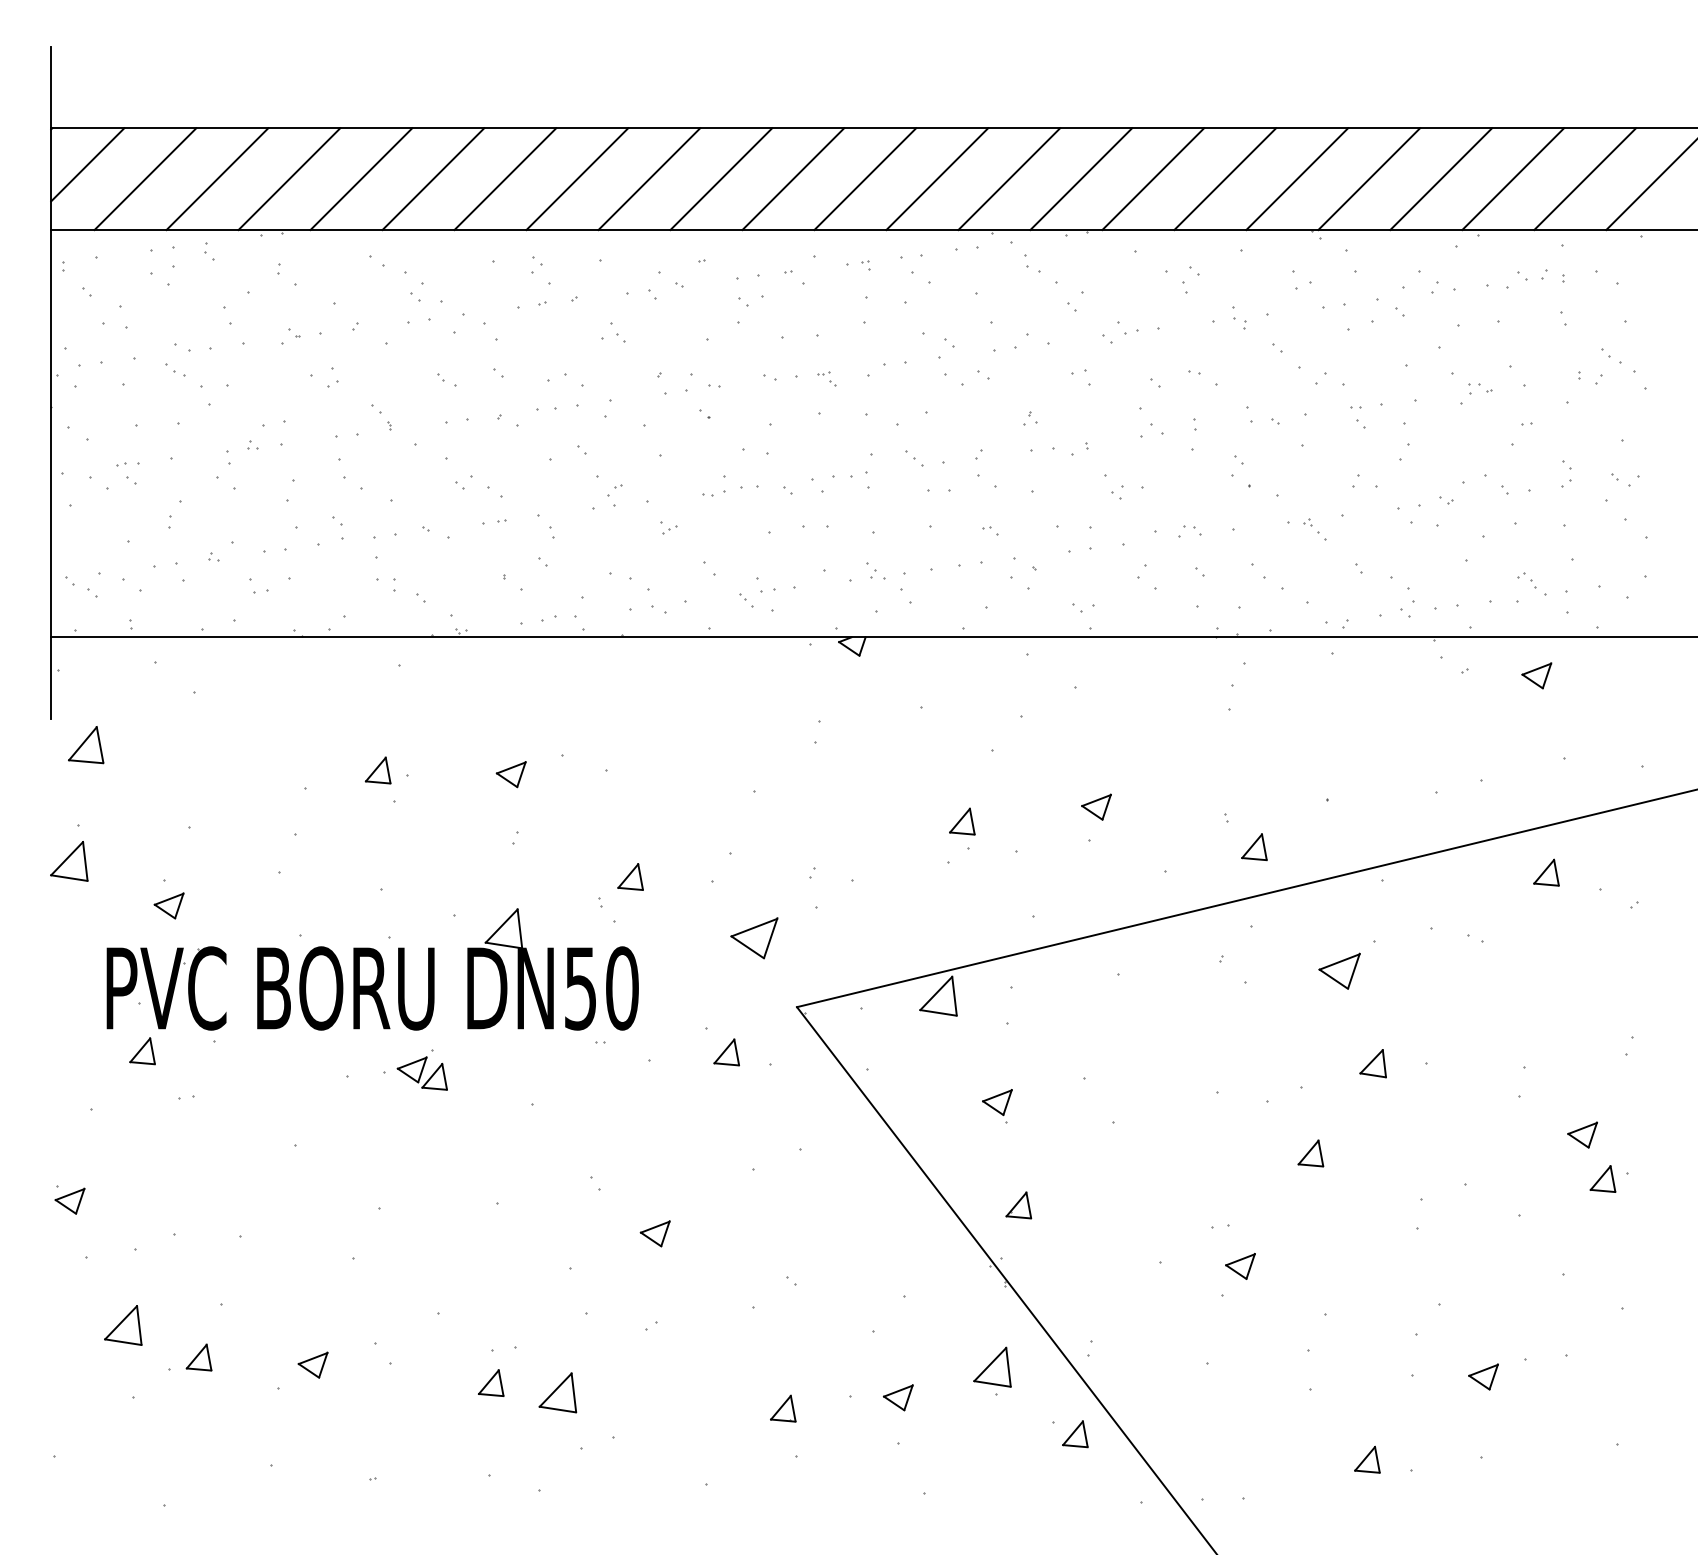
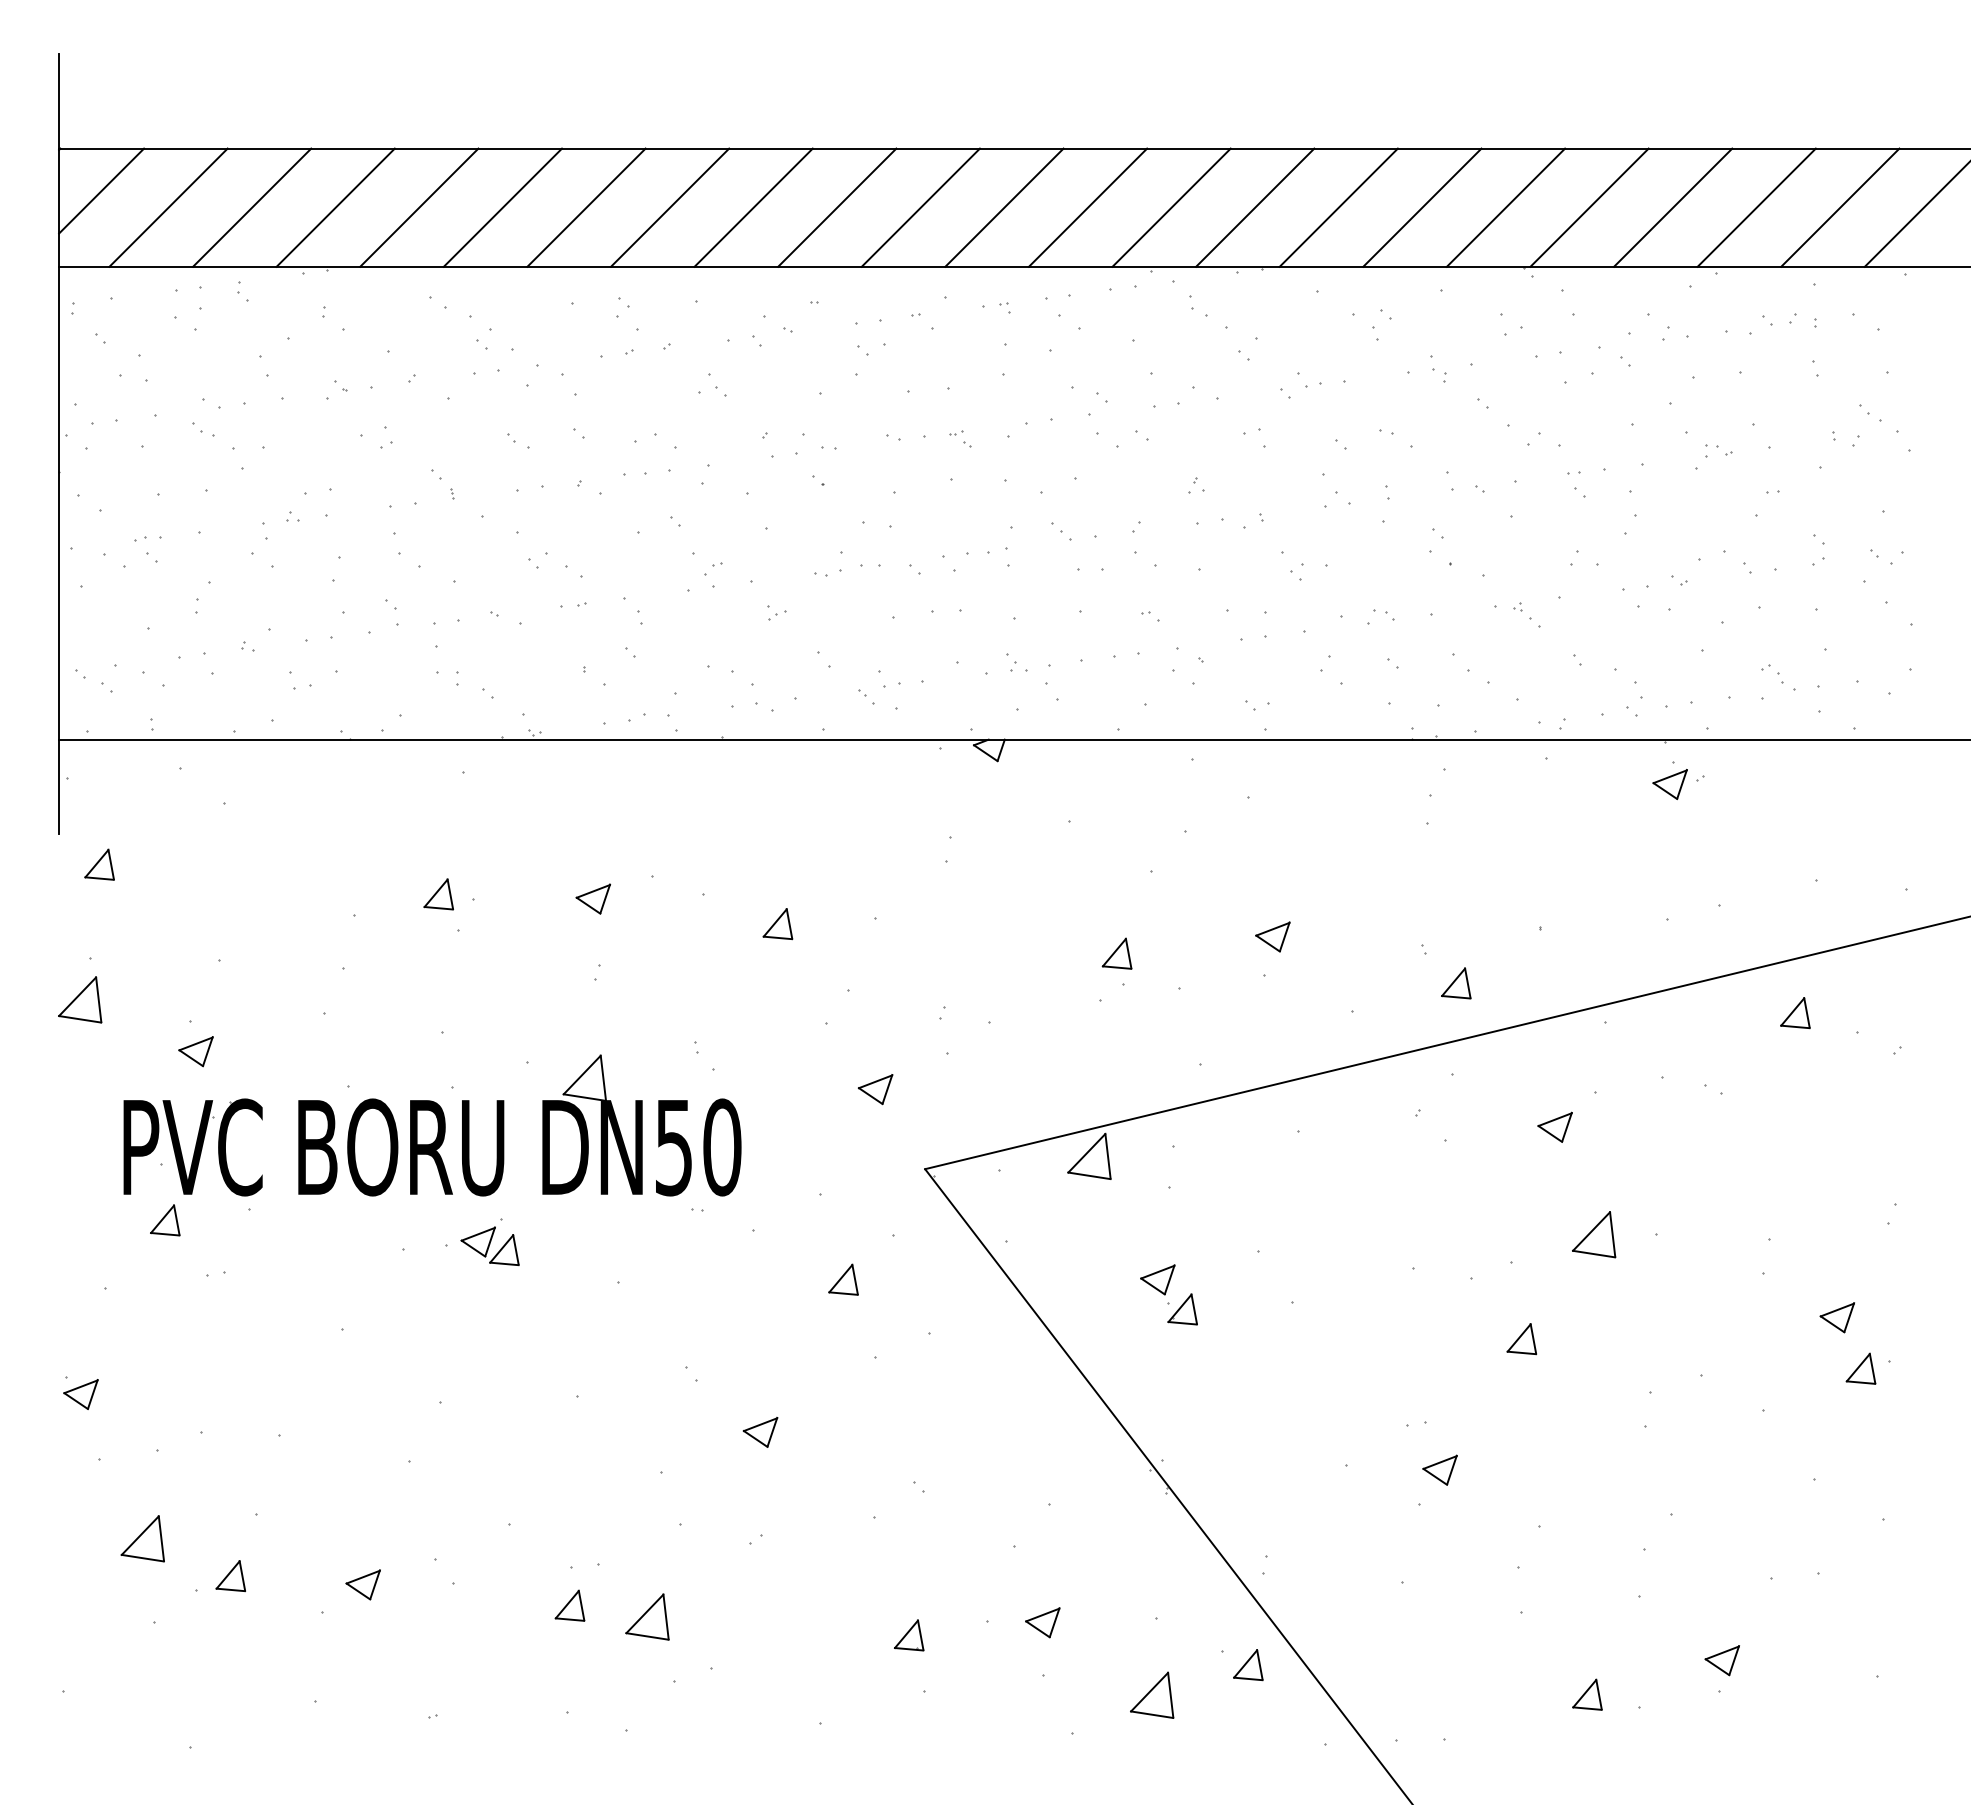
part: (1536, 675) -> (1669, 784), moved
part: (85, 744) -> (99, 864), size x0.71
part: (630, 877) -> (777, 924), moved
part: (754, 938) -> (875, 1089), size x0.62
part: (1339, 970) -> (1554, 1126), size x0.71
part: (726, 1052) -> (843, 1279), moved
part: (1373, 1063) -> (1594, 1234), size x1.43
part: (1018, 1205) -> (1182, 1309), moved
part: (992, 1366) -> (1152, 1694), moved
part: (1482, 1376) -> (1721, 1660), moved

